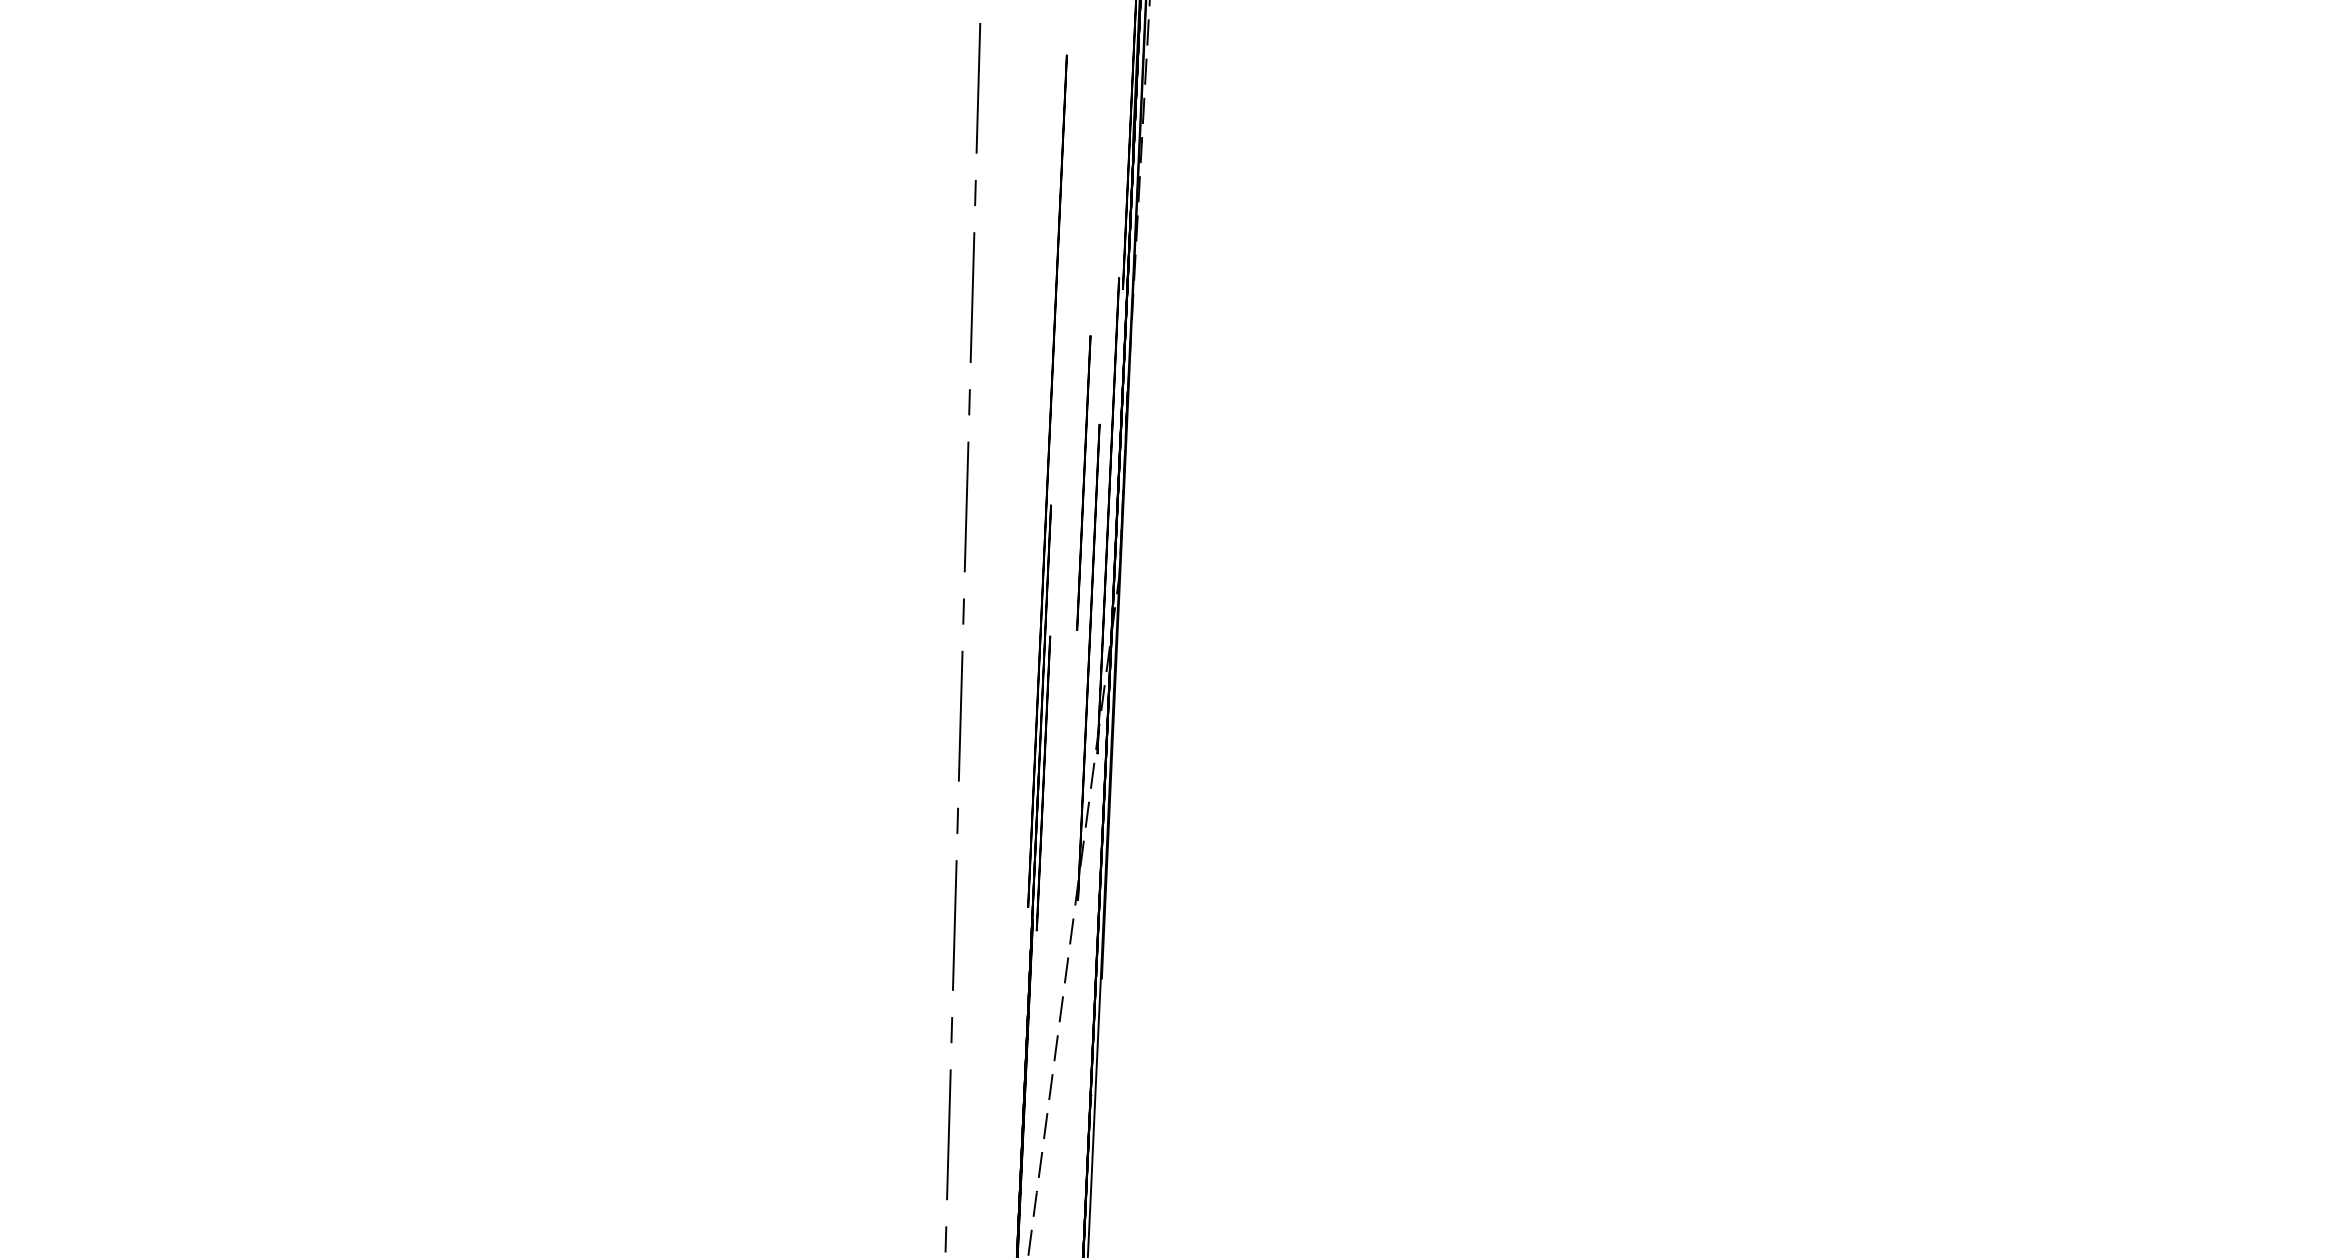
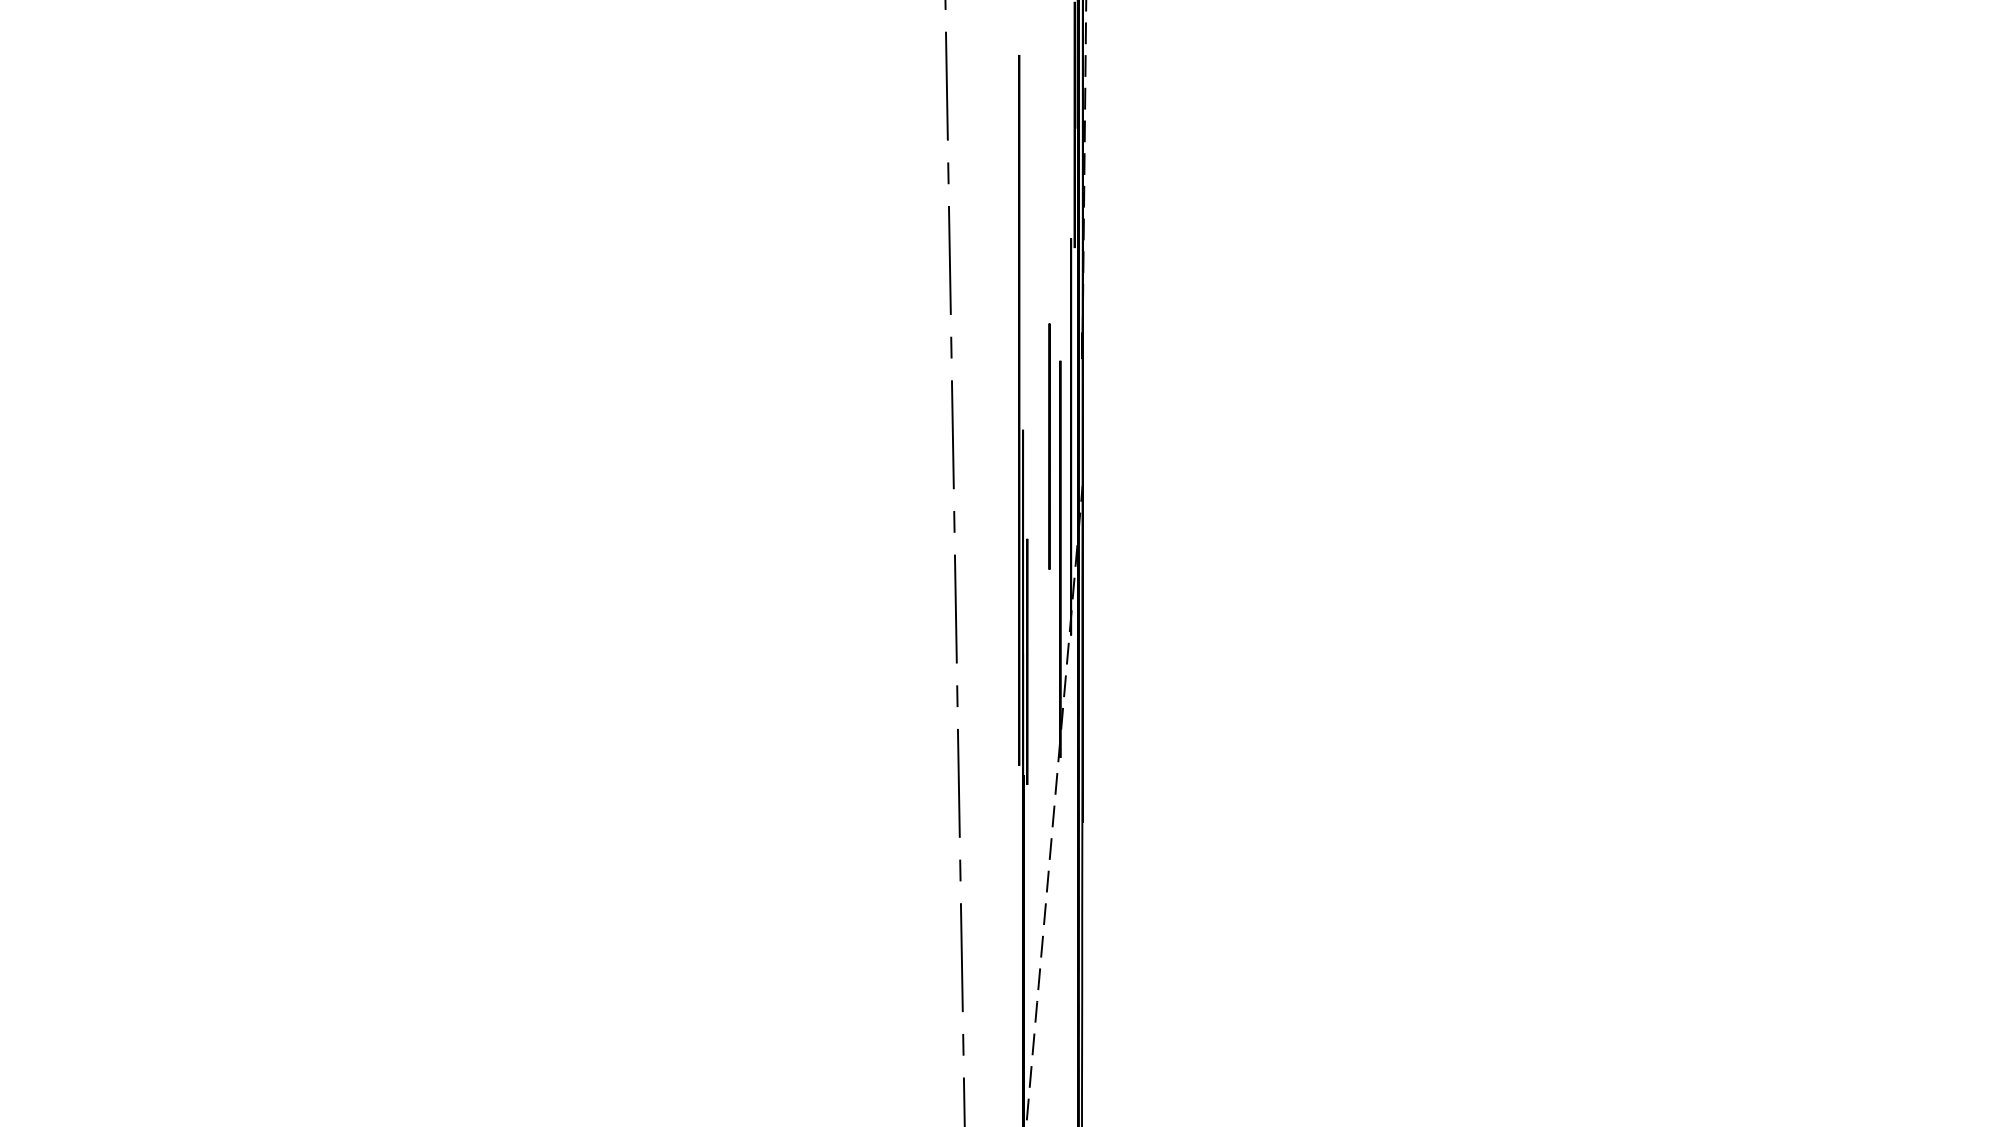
line: (1083, 483) -> (1049, 446), moved

